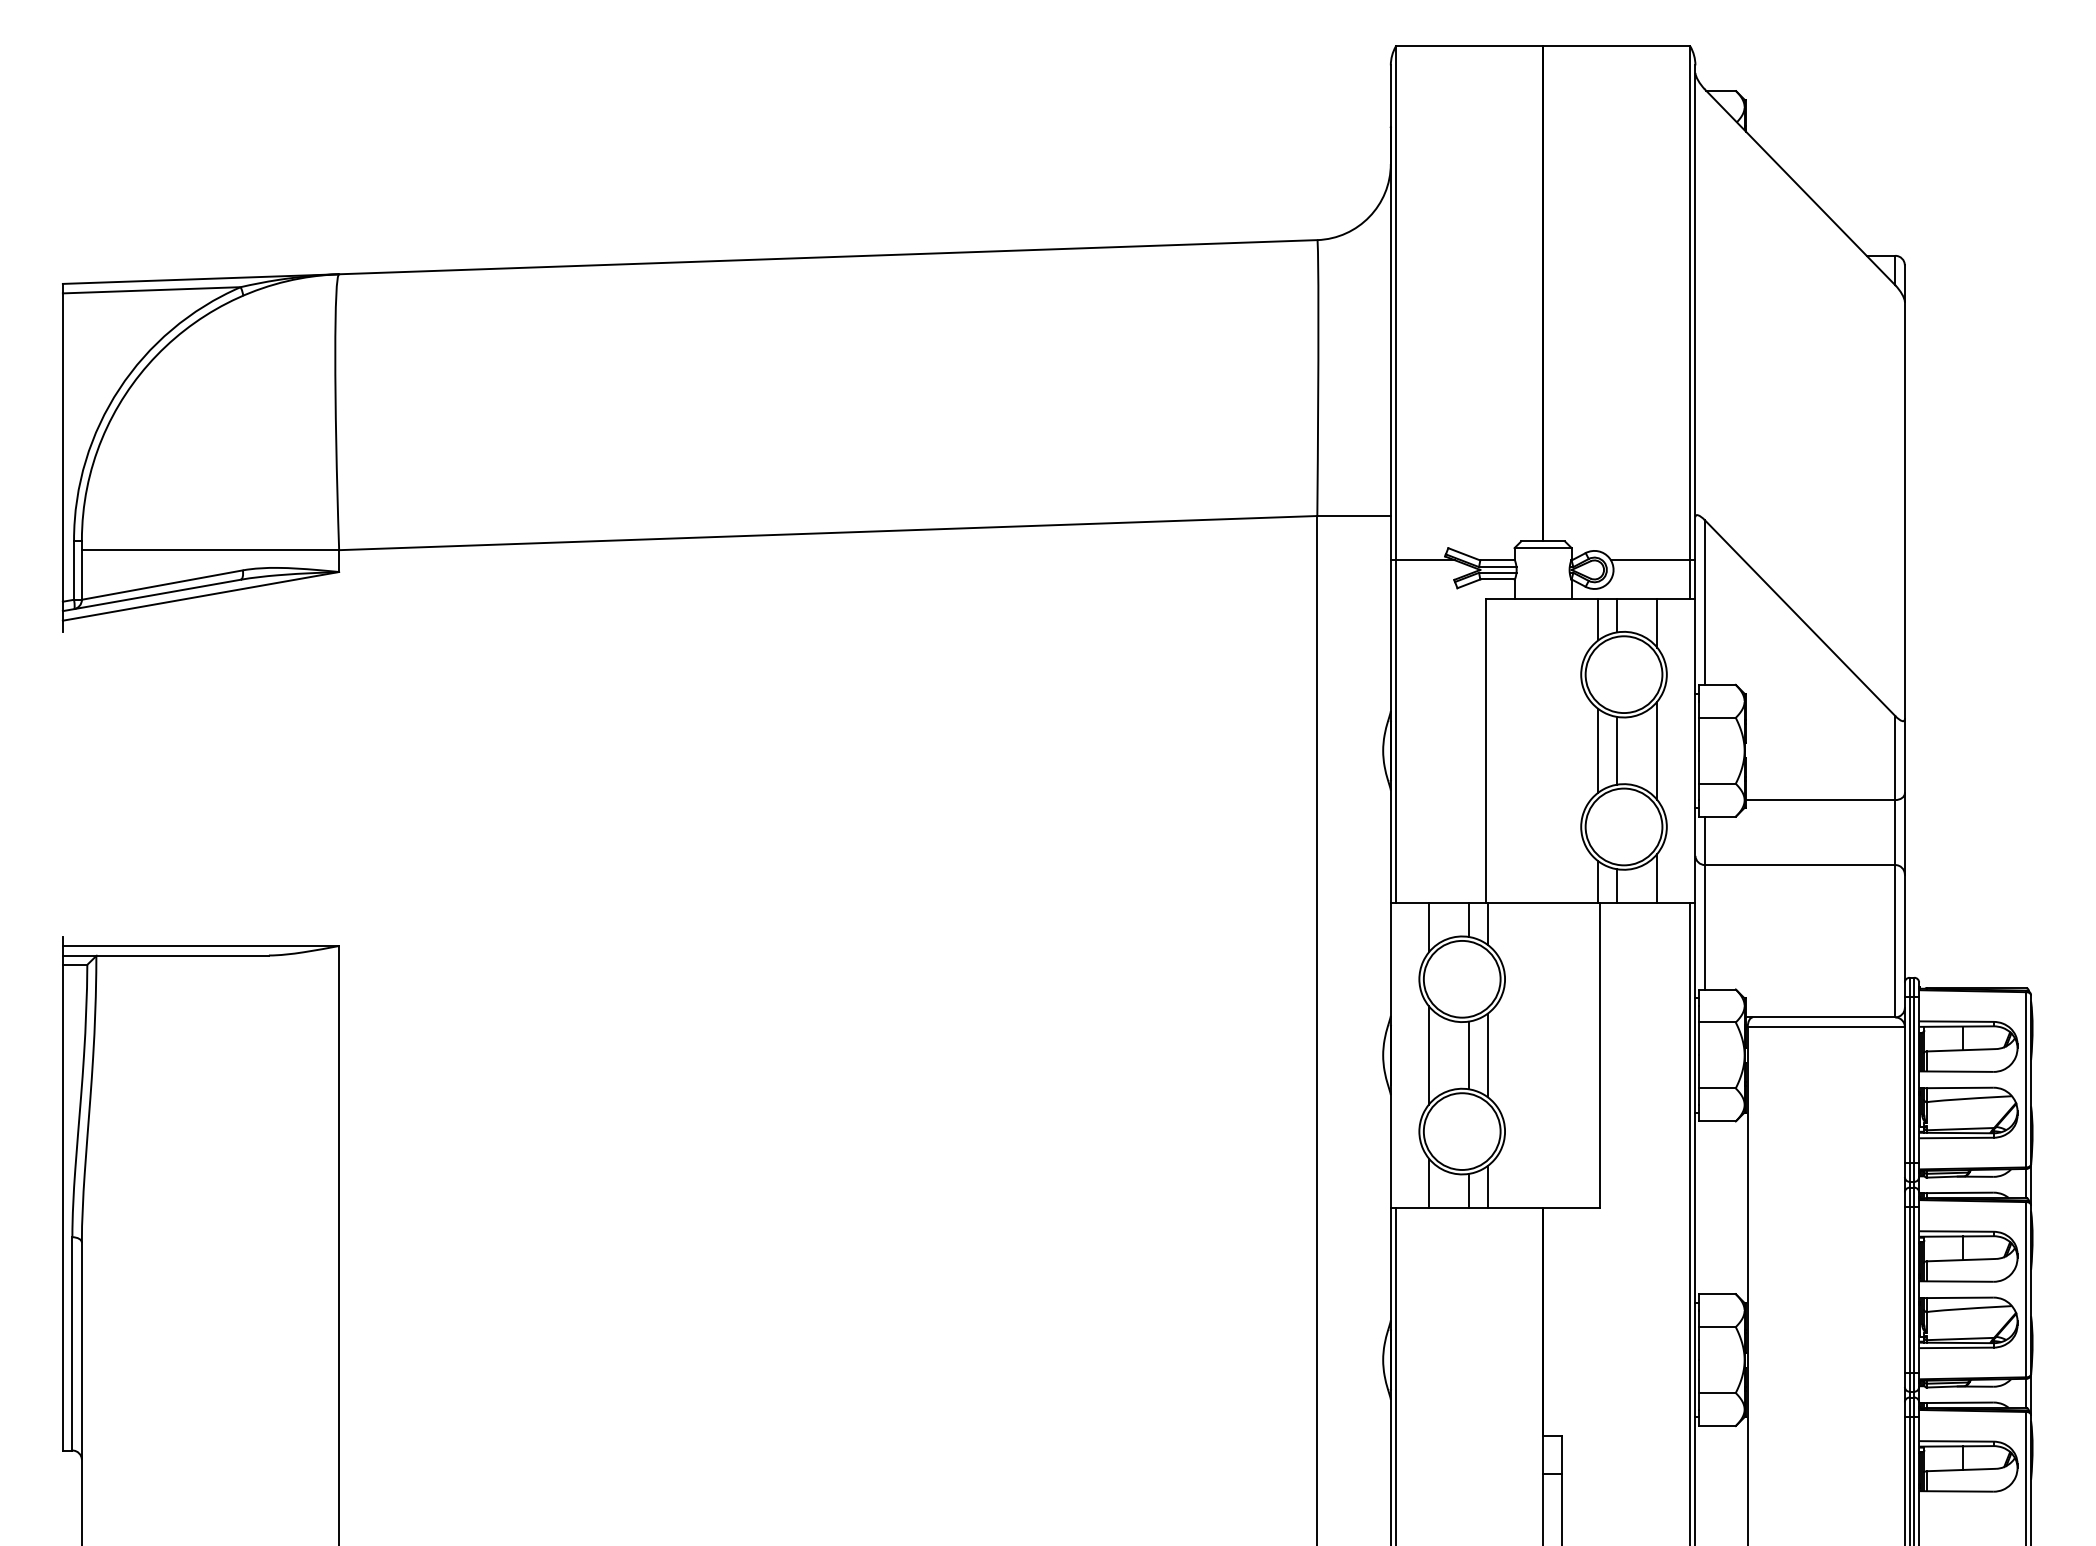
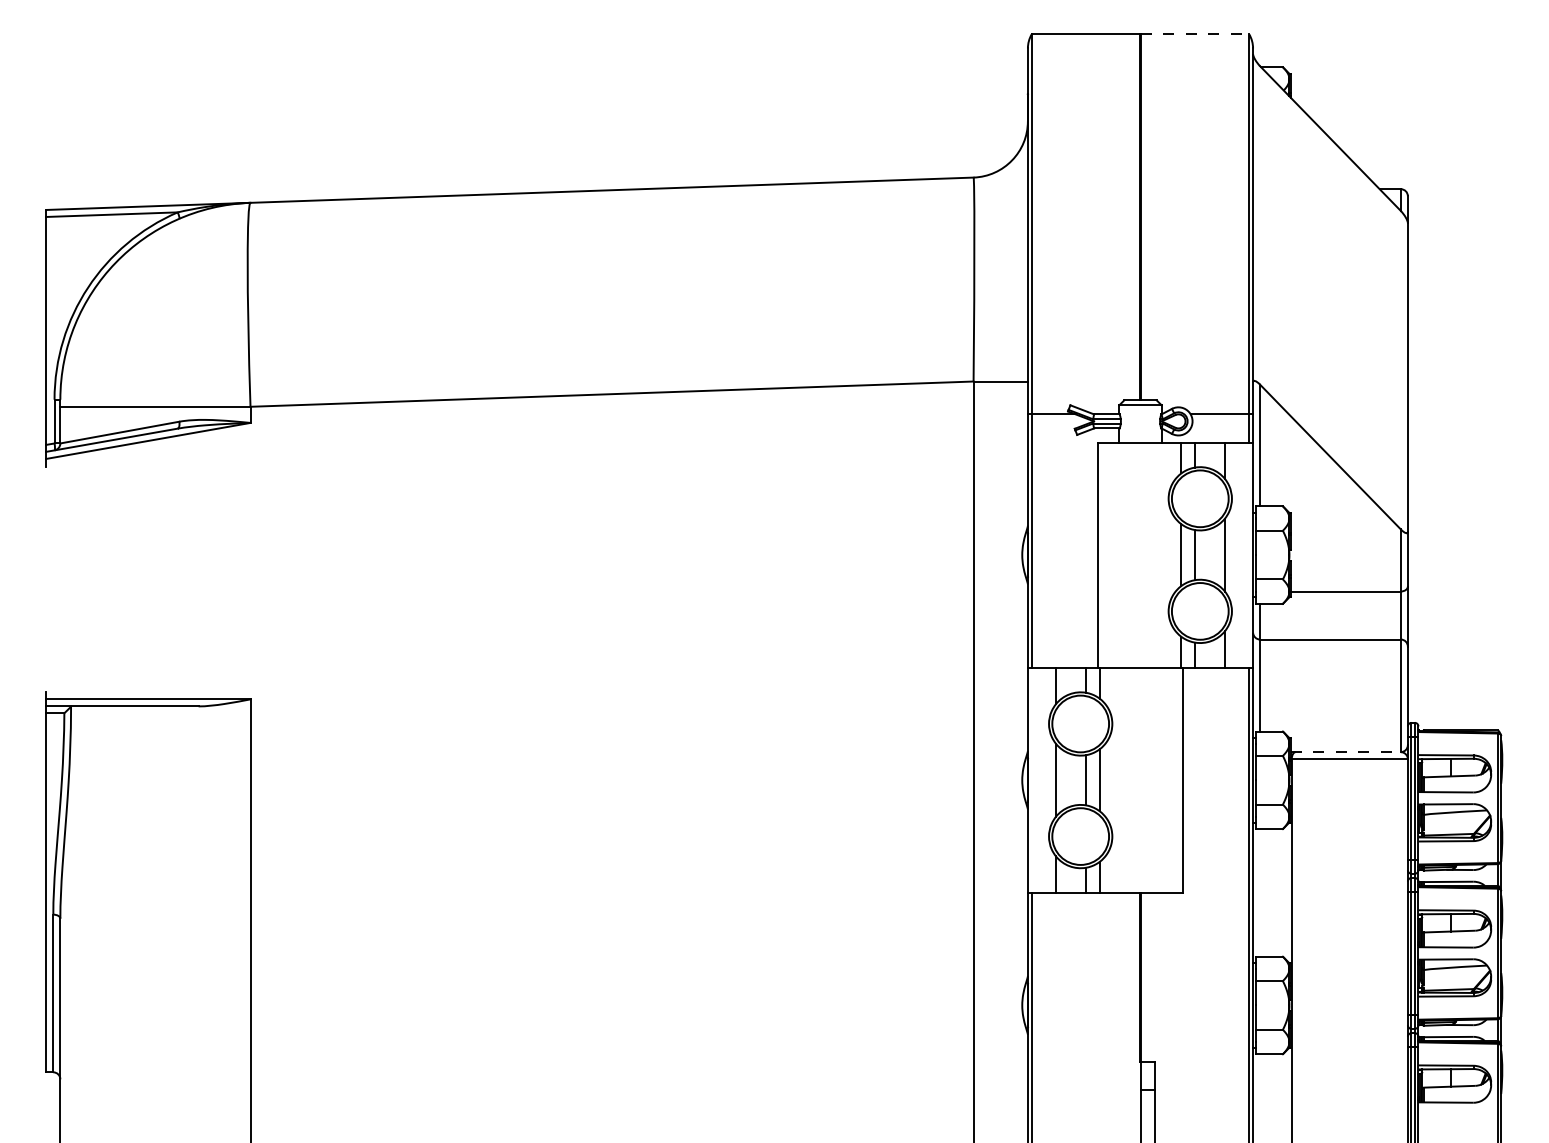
line: (1616, 46) -> (1194, 34), solid -> dashed
line: (1820, 1017) -> (1345, 752), solid -> dashed

